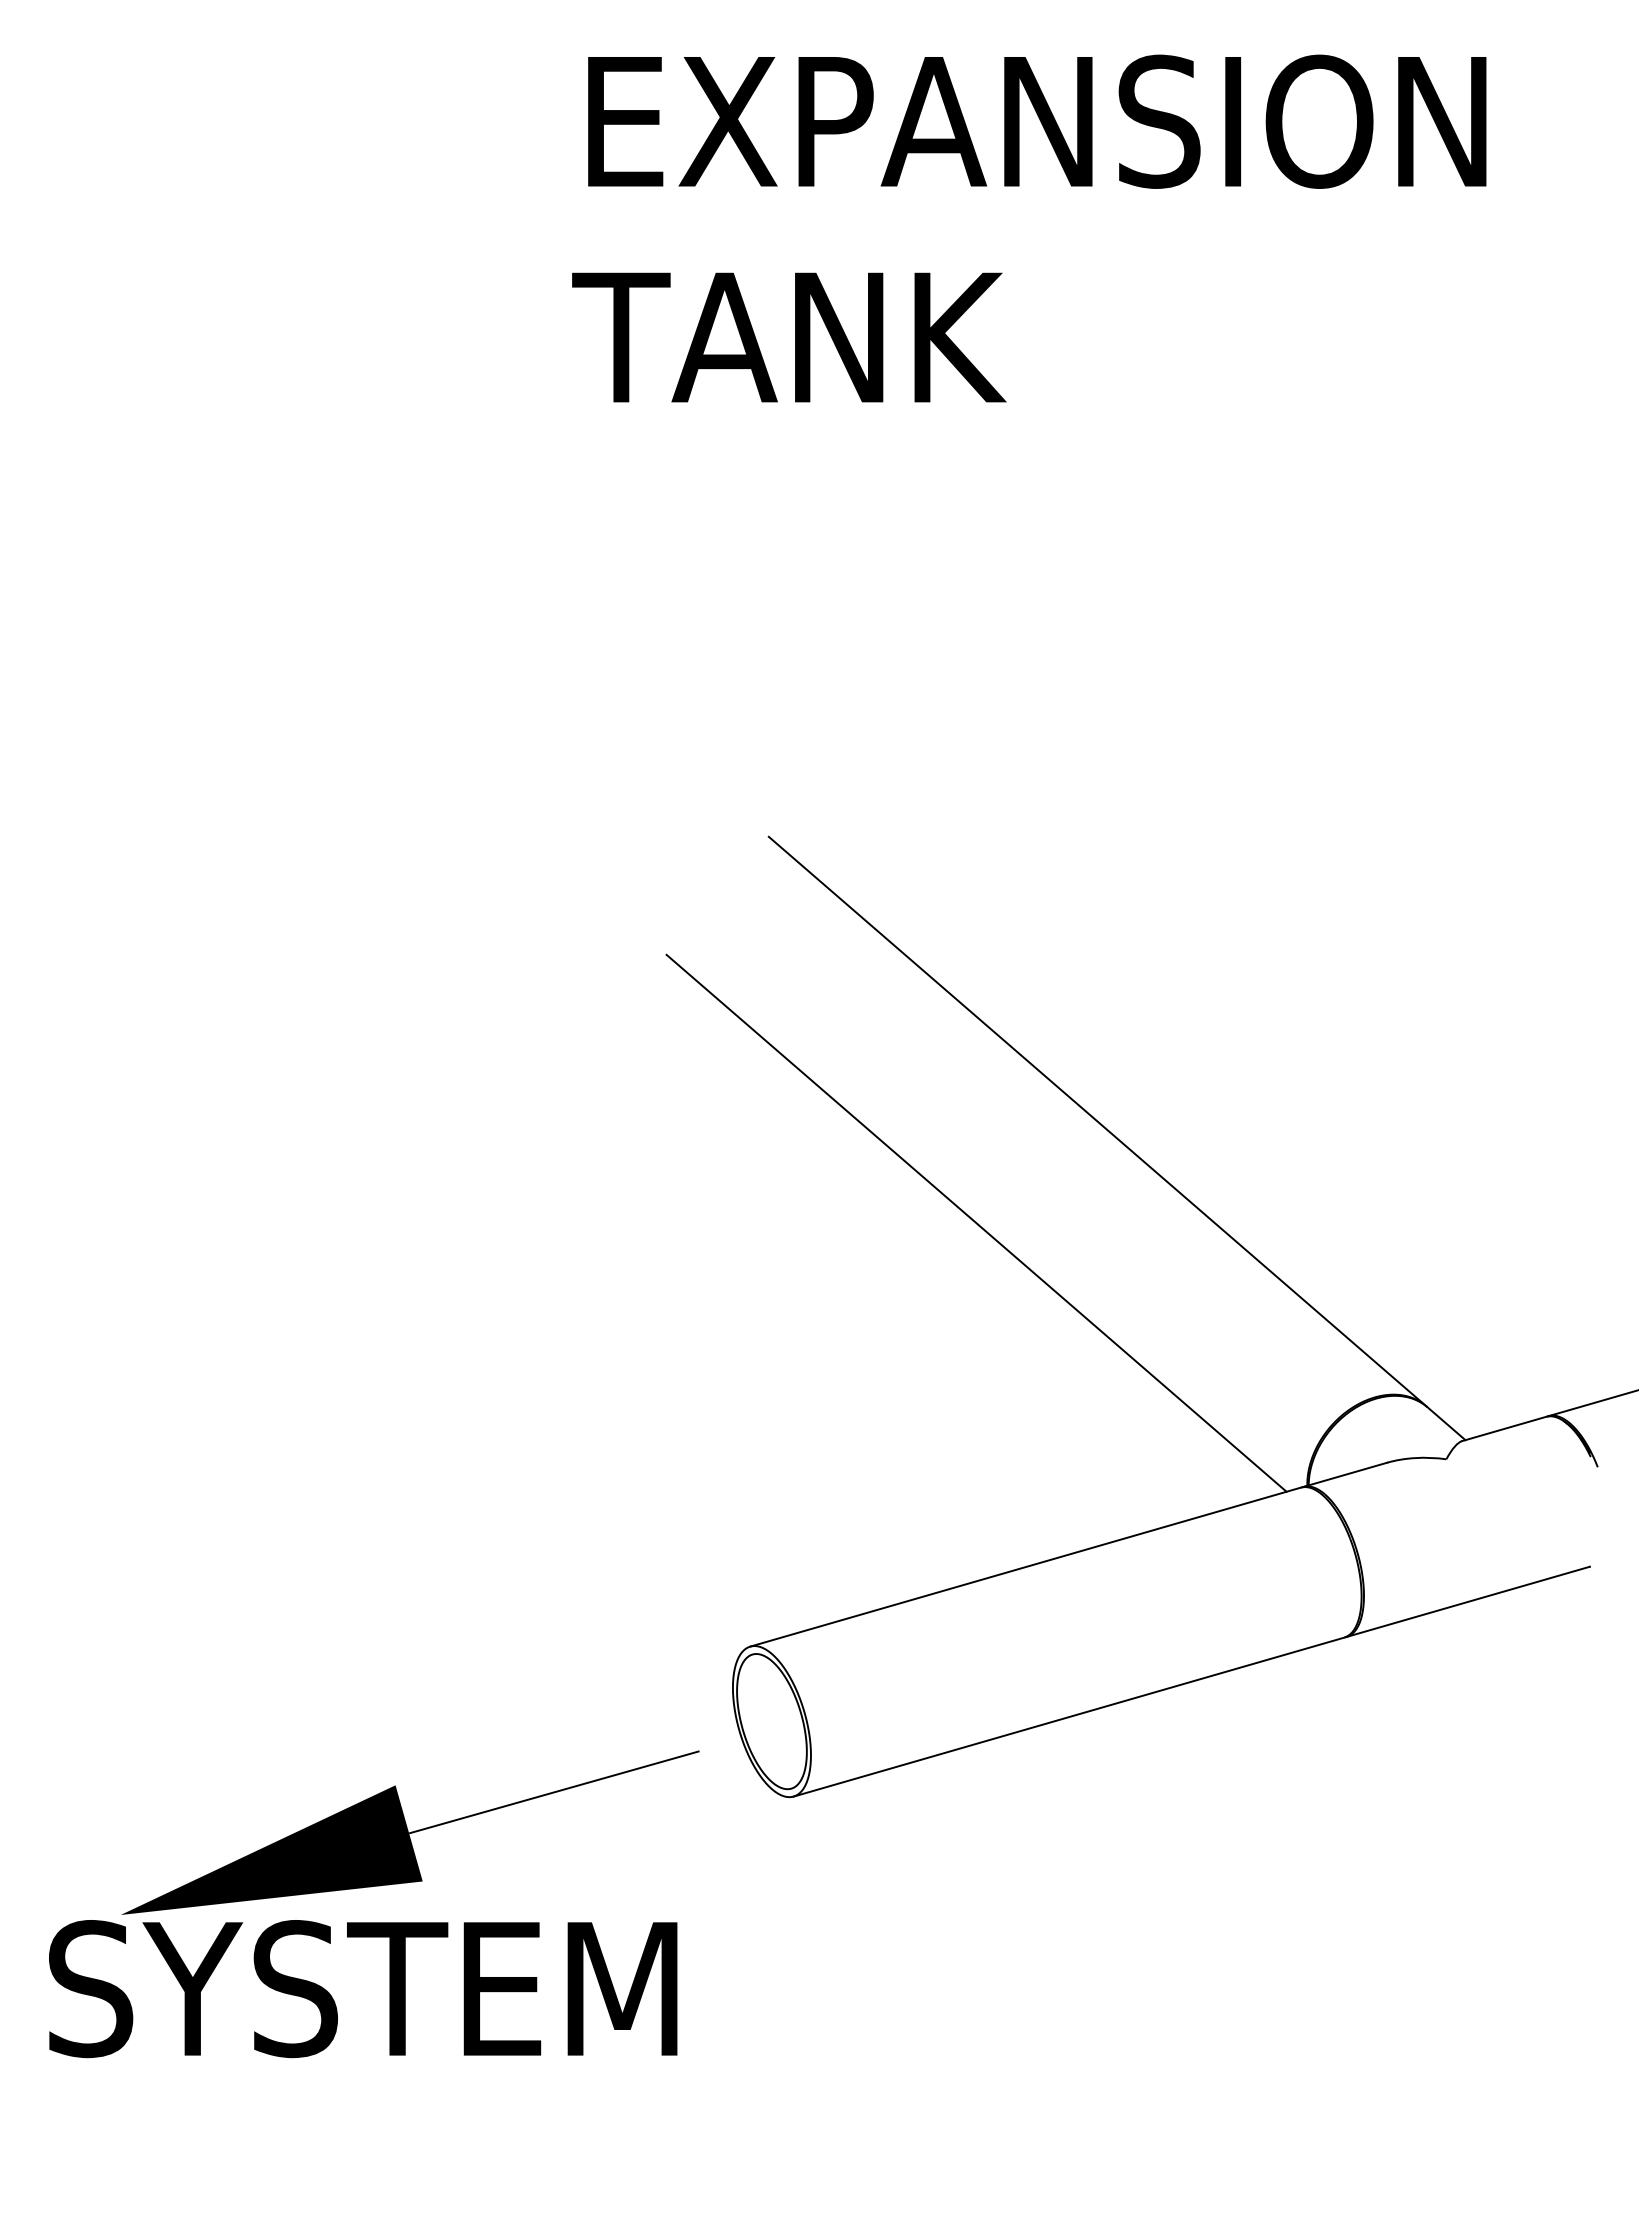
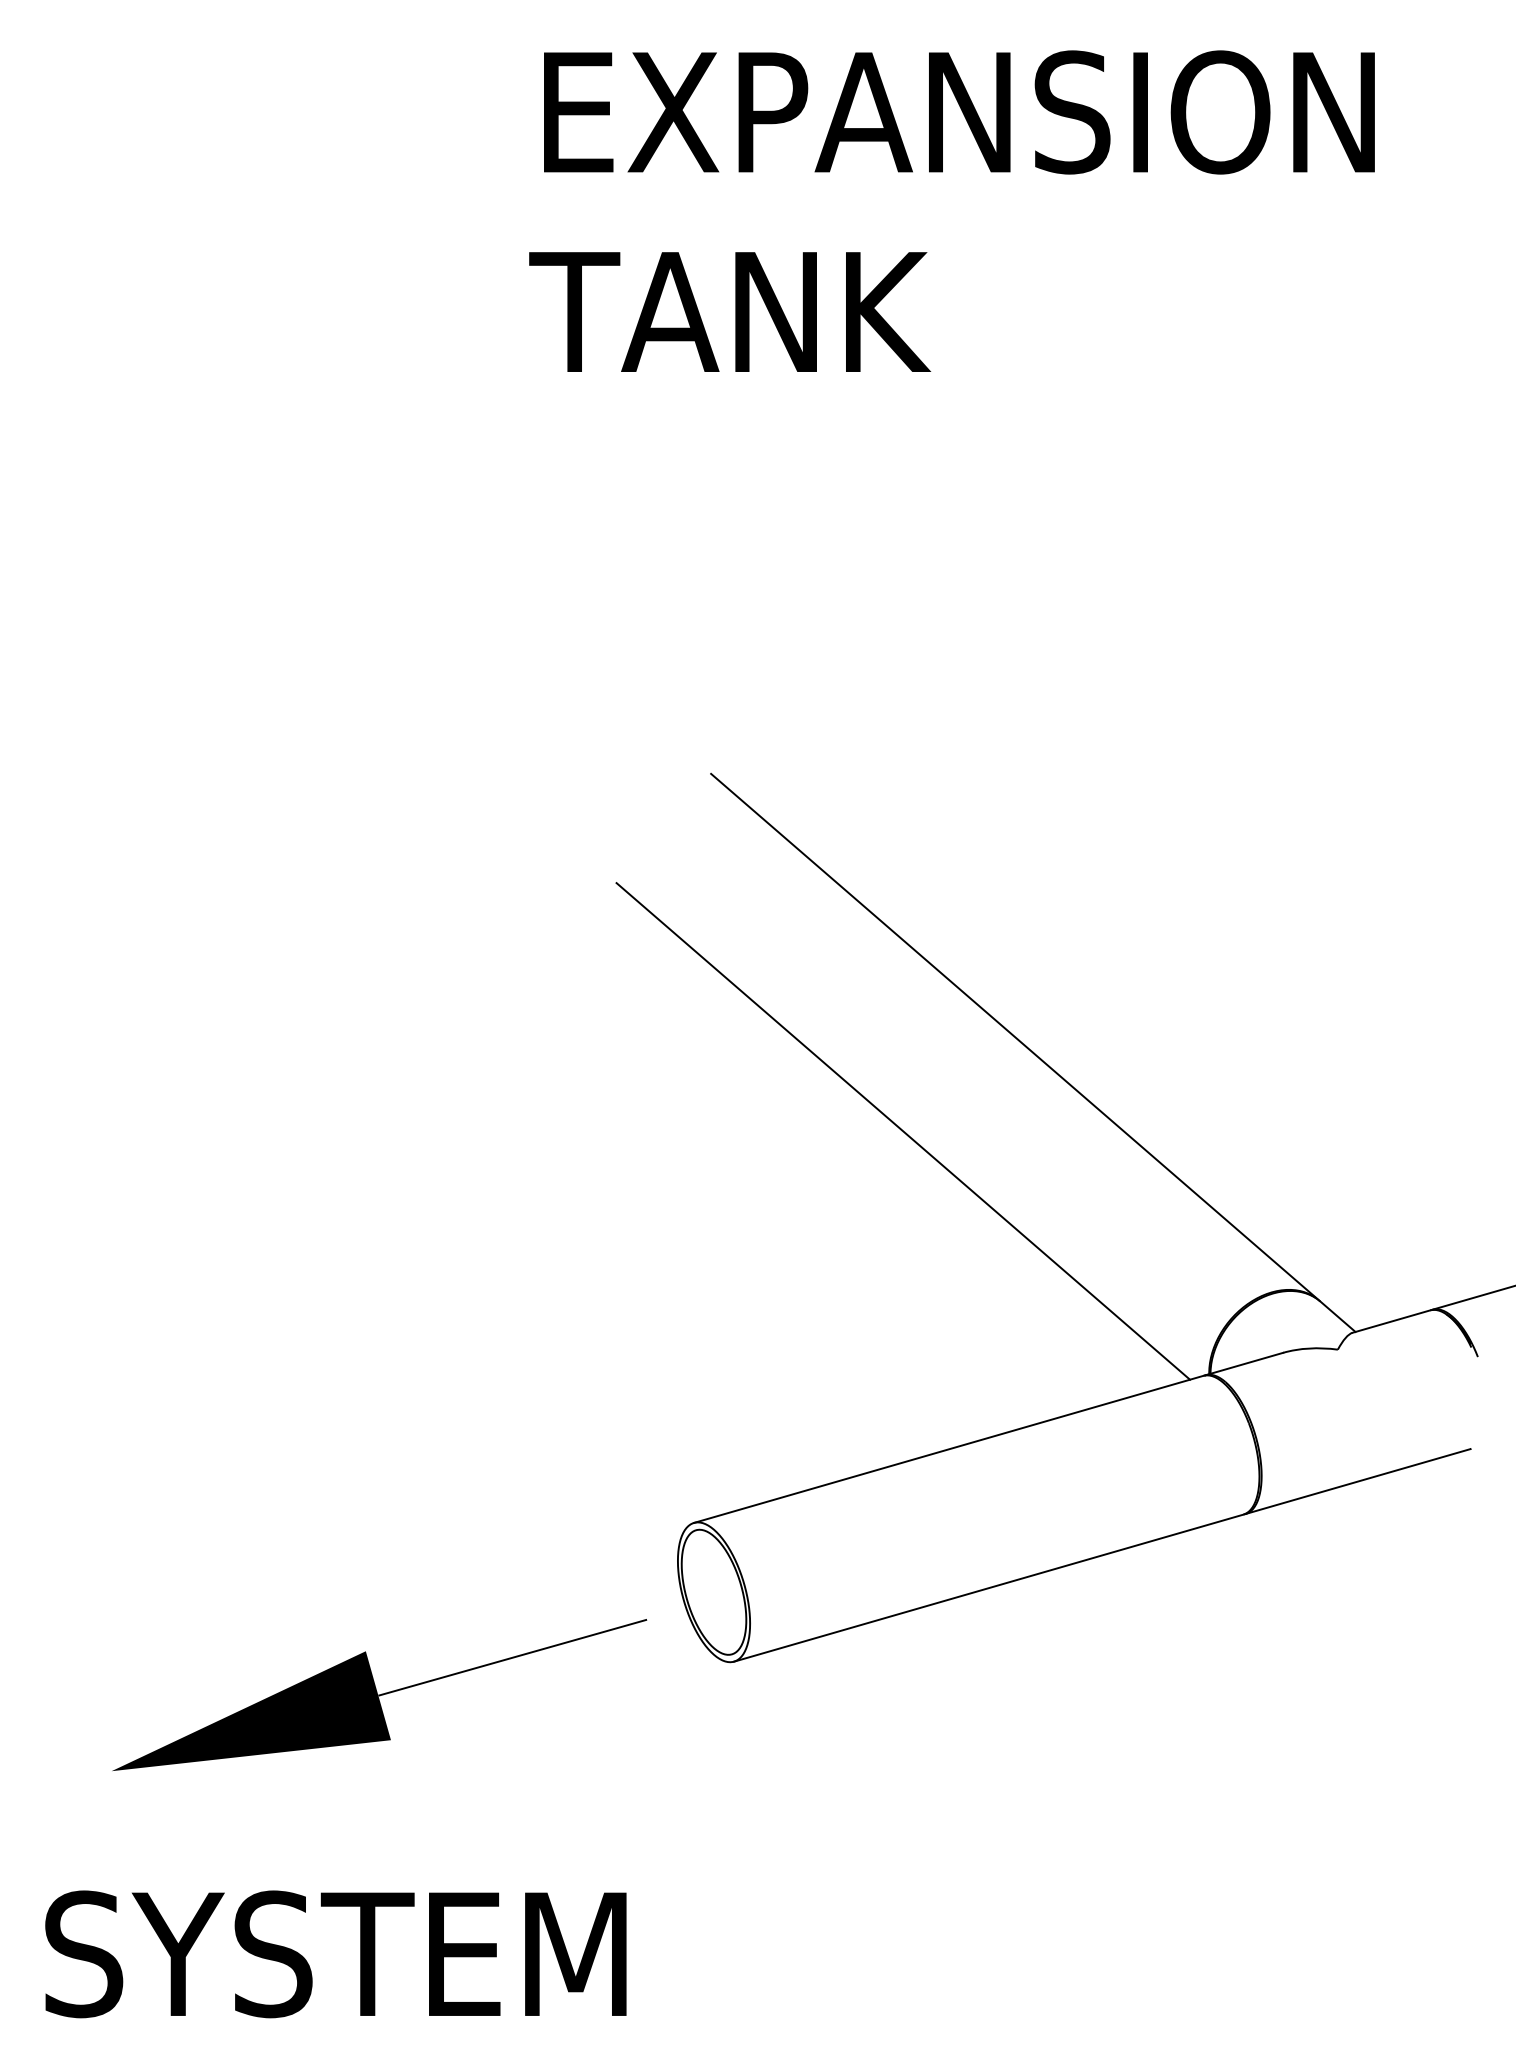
text: (363, 1989) -> (336, 1954), moved

